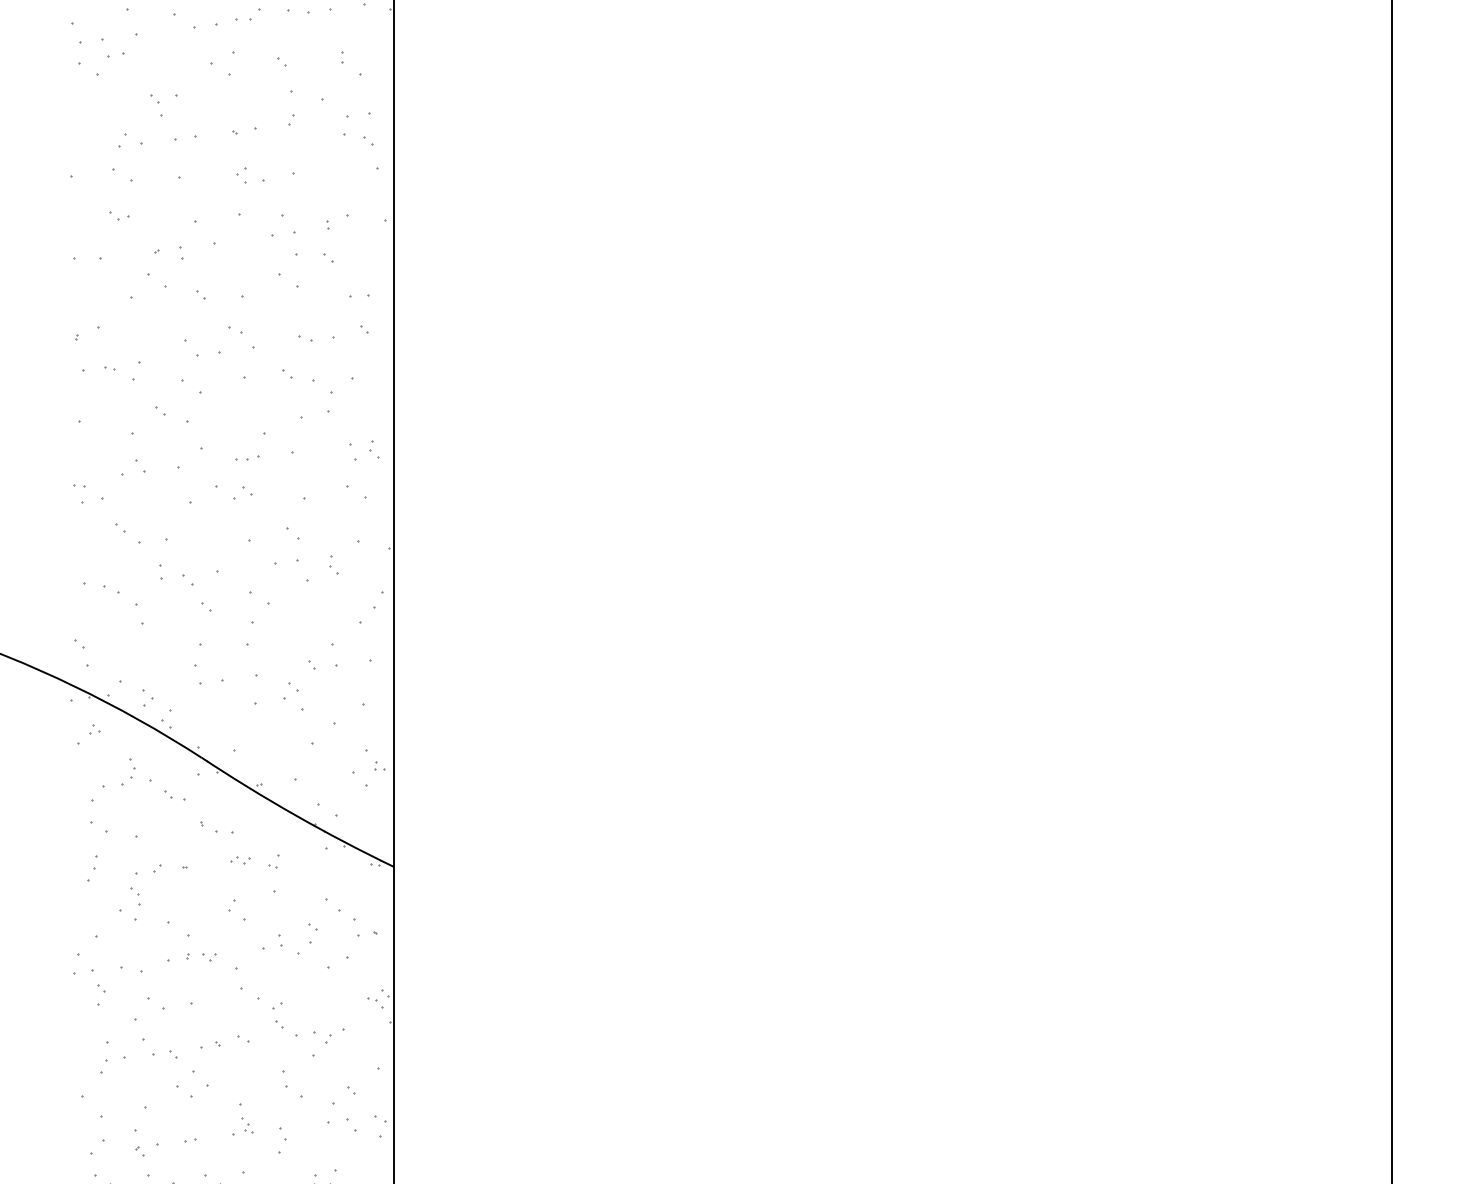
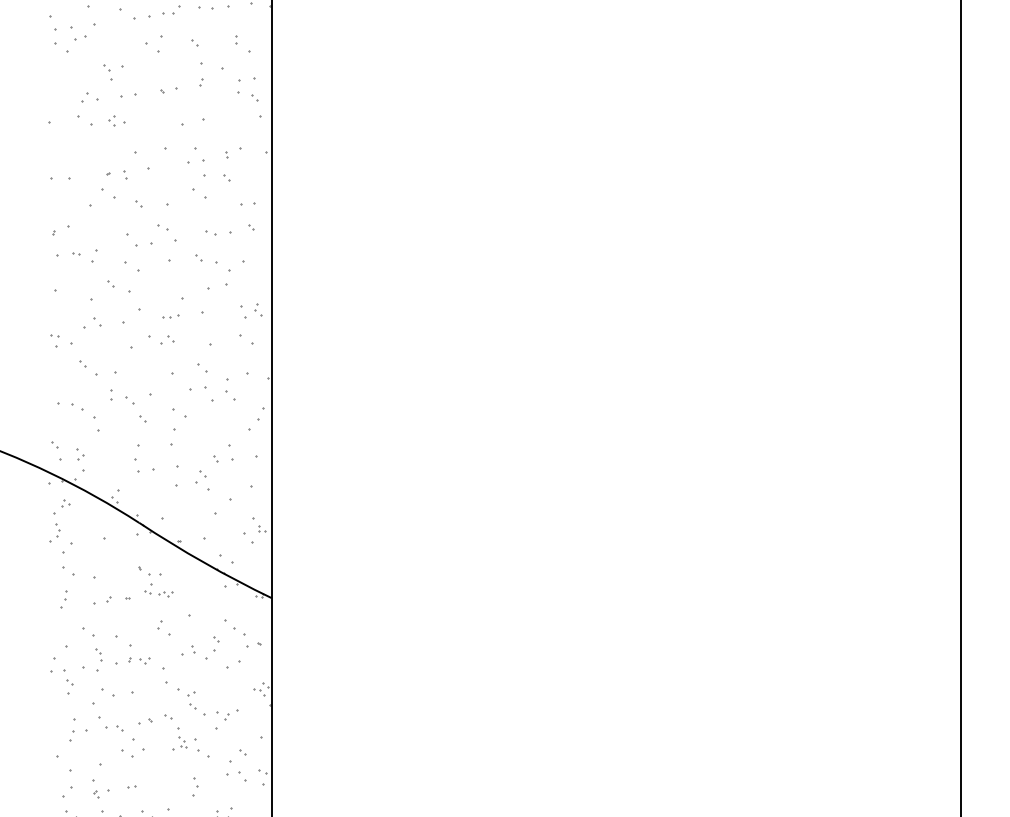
part: (241, 174) -> (111, 120), moved
part: (119, 215) -> (82, 148), removed
part: (333, 565) -> (230, 390), size x1.6
part: (148, 697) -> (80, 454), moved
part: (128, 771) -> (54, 532), moved
part: (174, 796) -> (120, 549), removed
part: (274, 861) -> (148, 588), moved
part: (135, 896) -> (98, 654), moved
part: (242, 1119) -> (179, 738), moved

